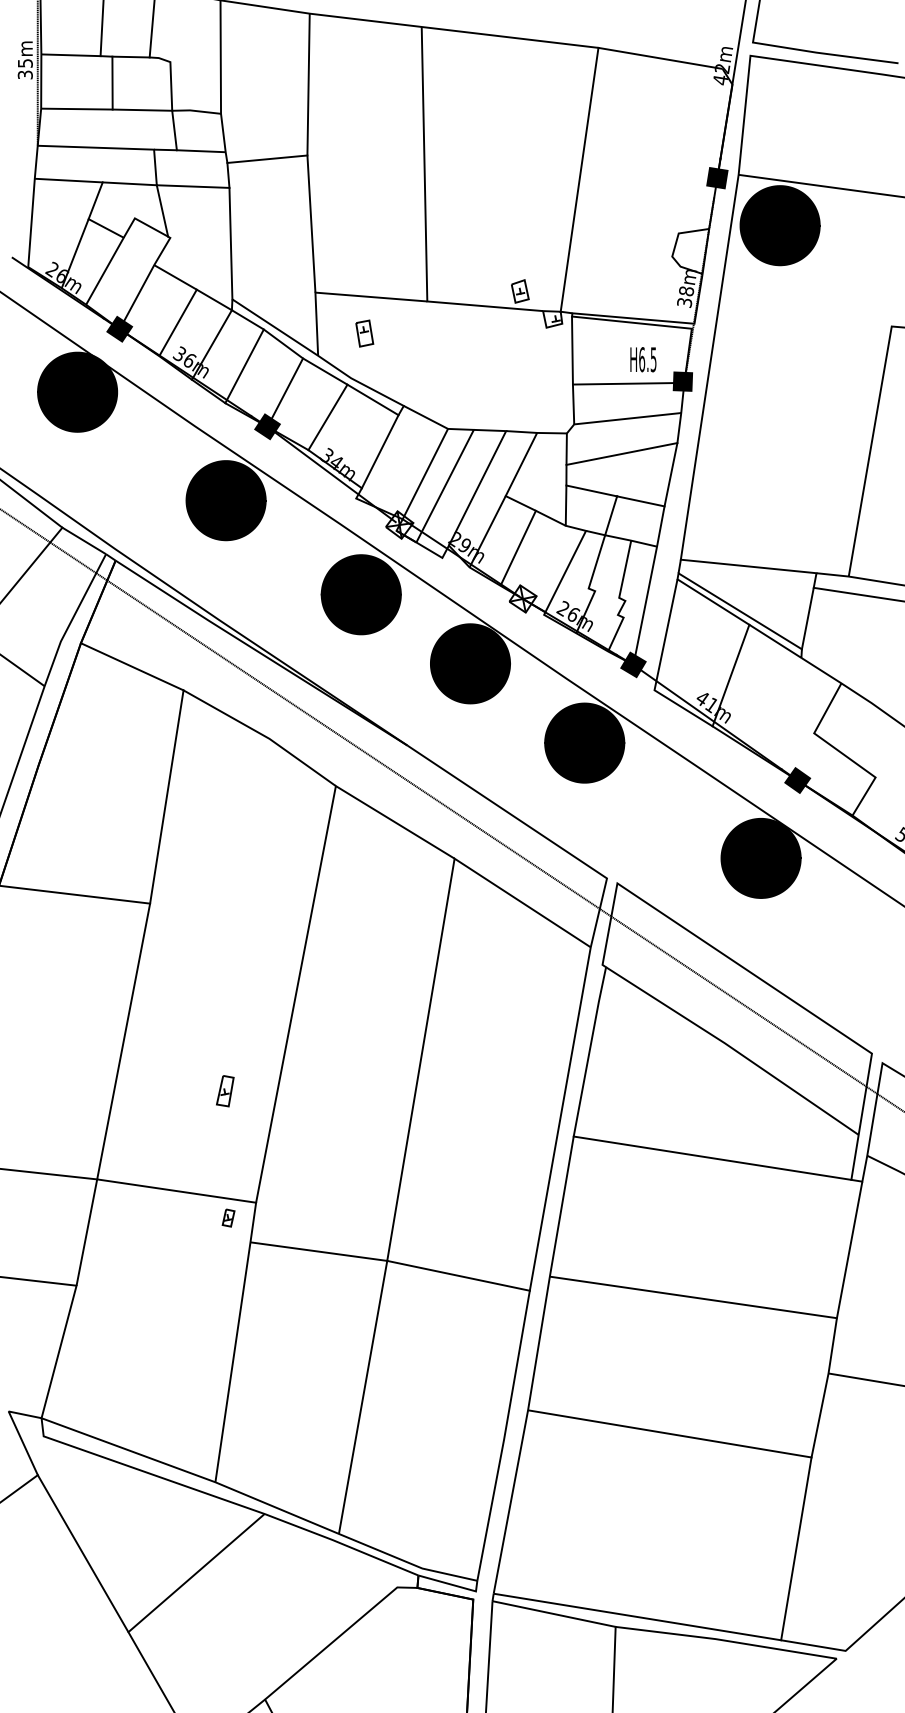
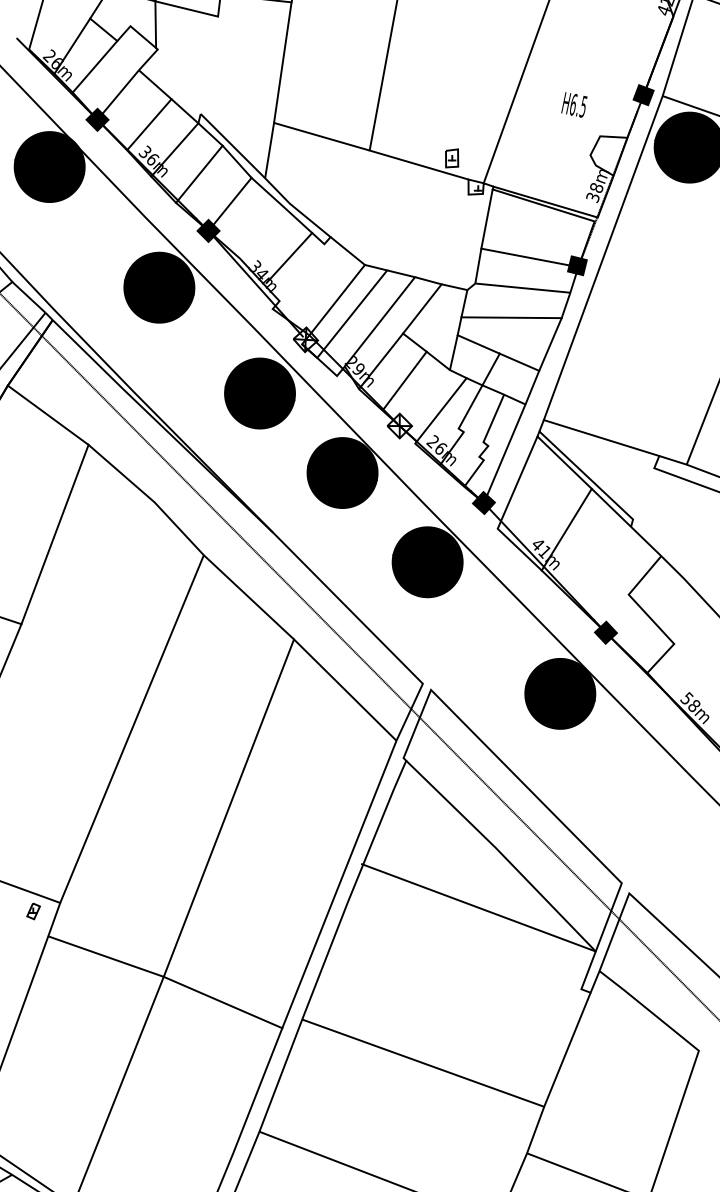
line: (230, 243) -> (209, 65), removed
part: (364, 333) -> (309, 167), removed
text: (643, 359) -> (574, 104), moved
line: (327, 417) -> (288, 258), moved
line: (379, 451) -> (301, 272), removed
line: (807, 618) -> (643, 493), removed
part: (225, 1091) -> (53, 800), removed
line: (712, 1157) -> (478, 907), moved

